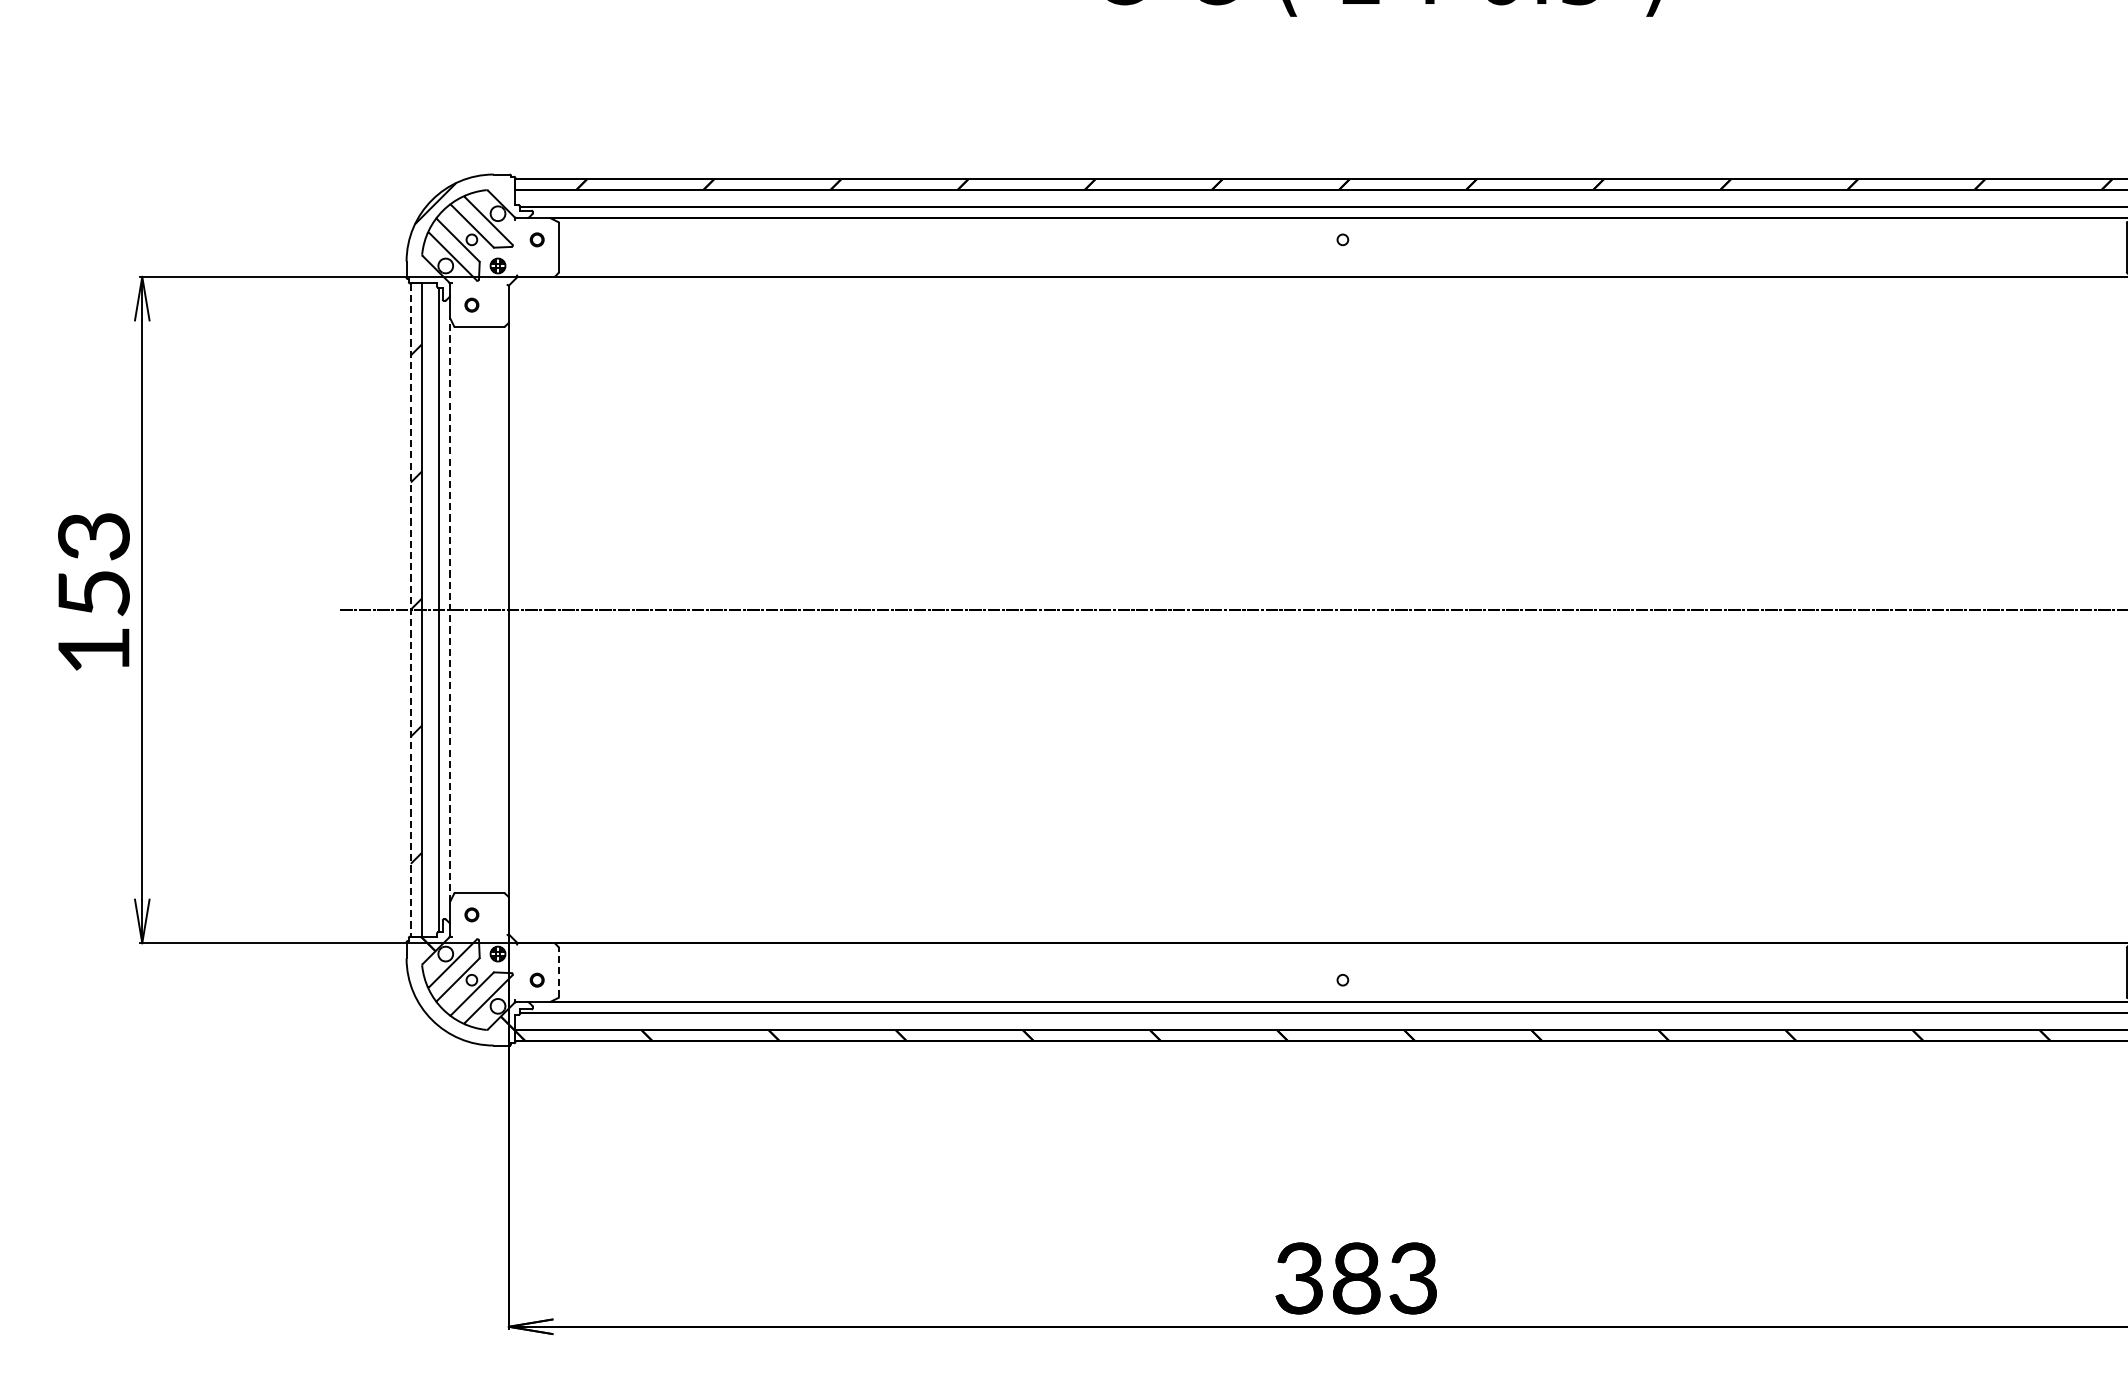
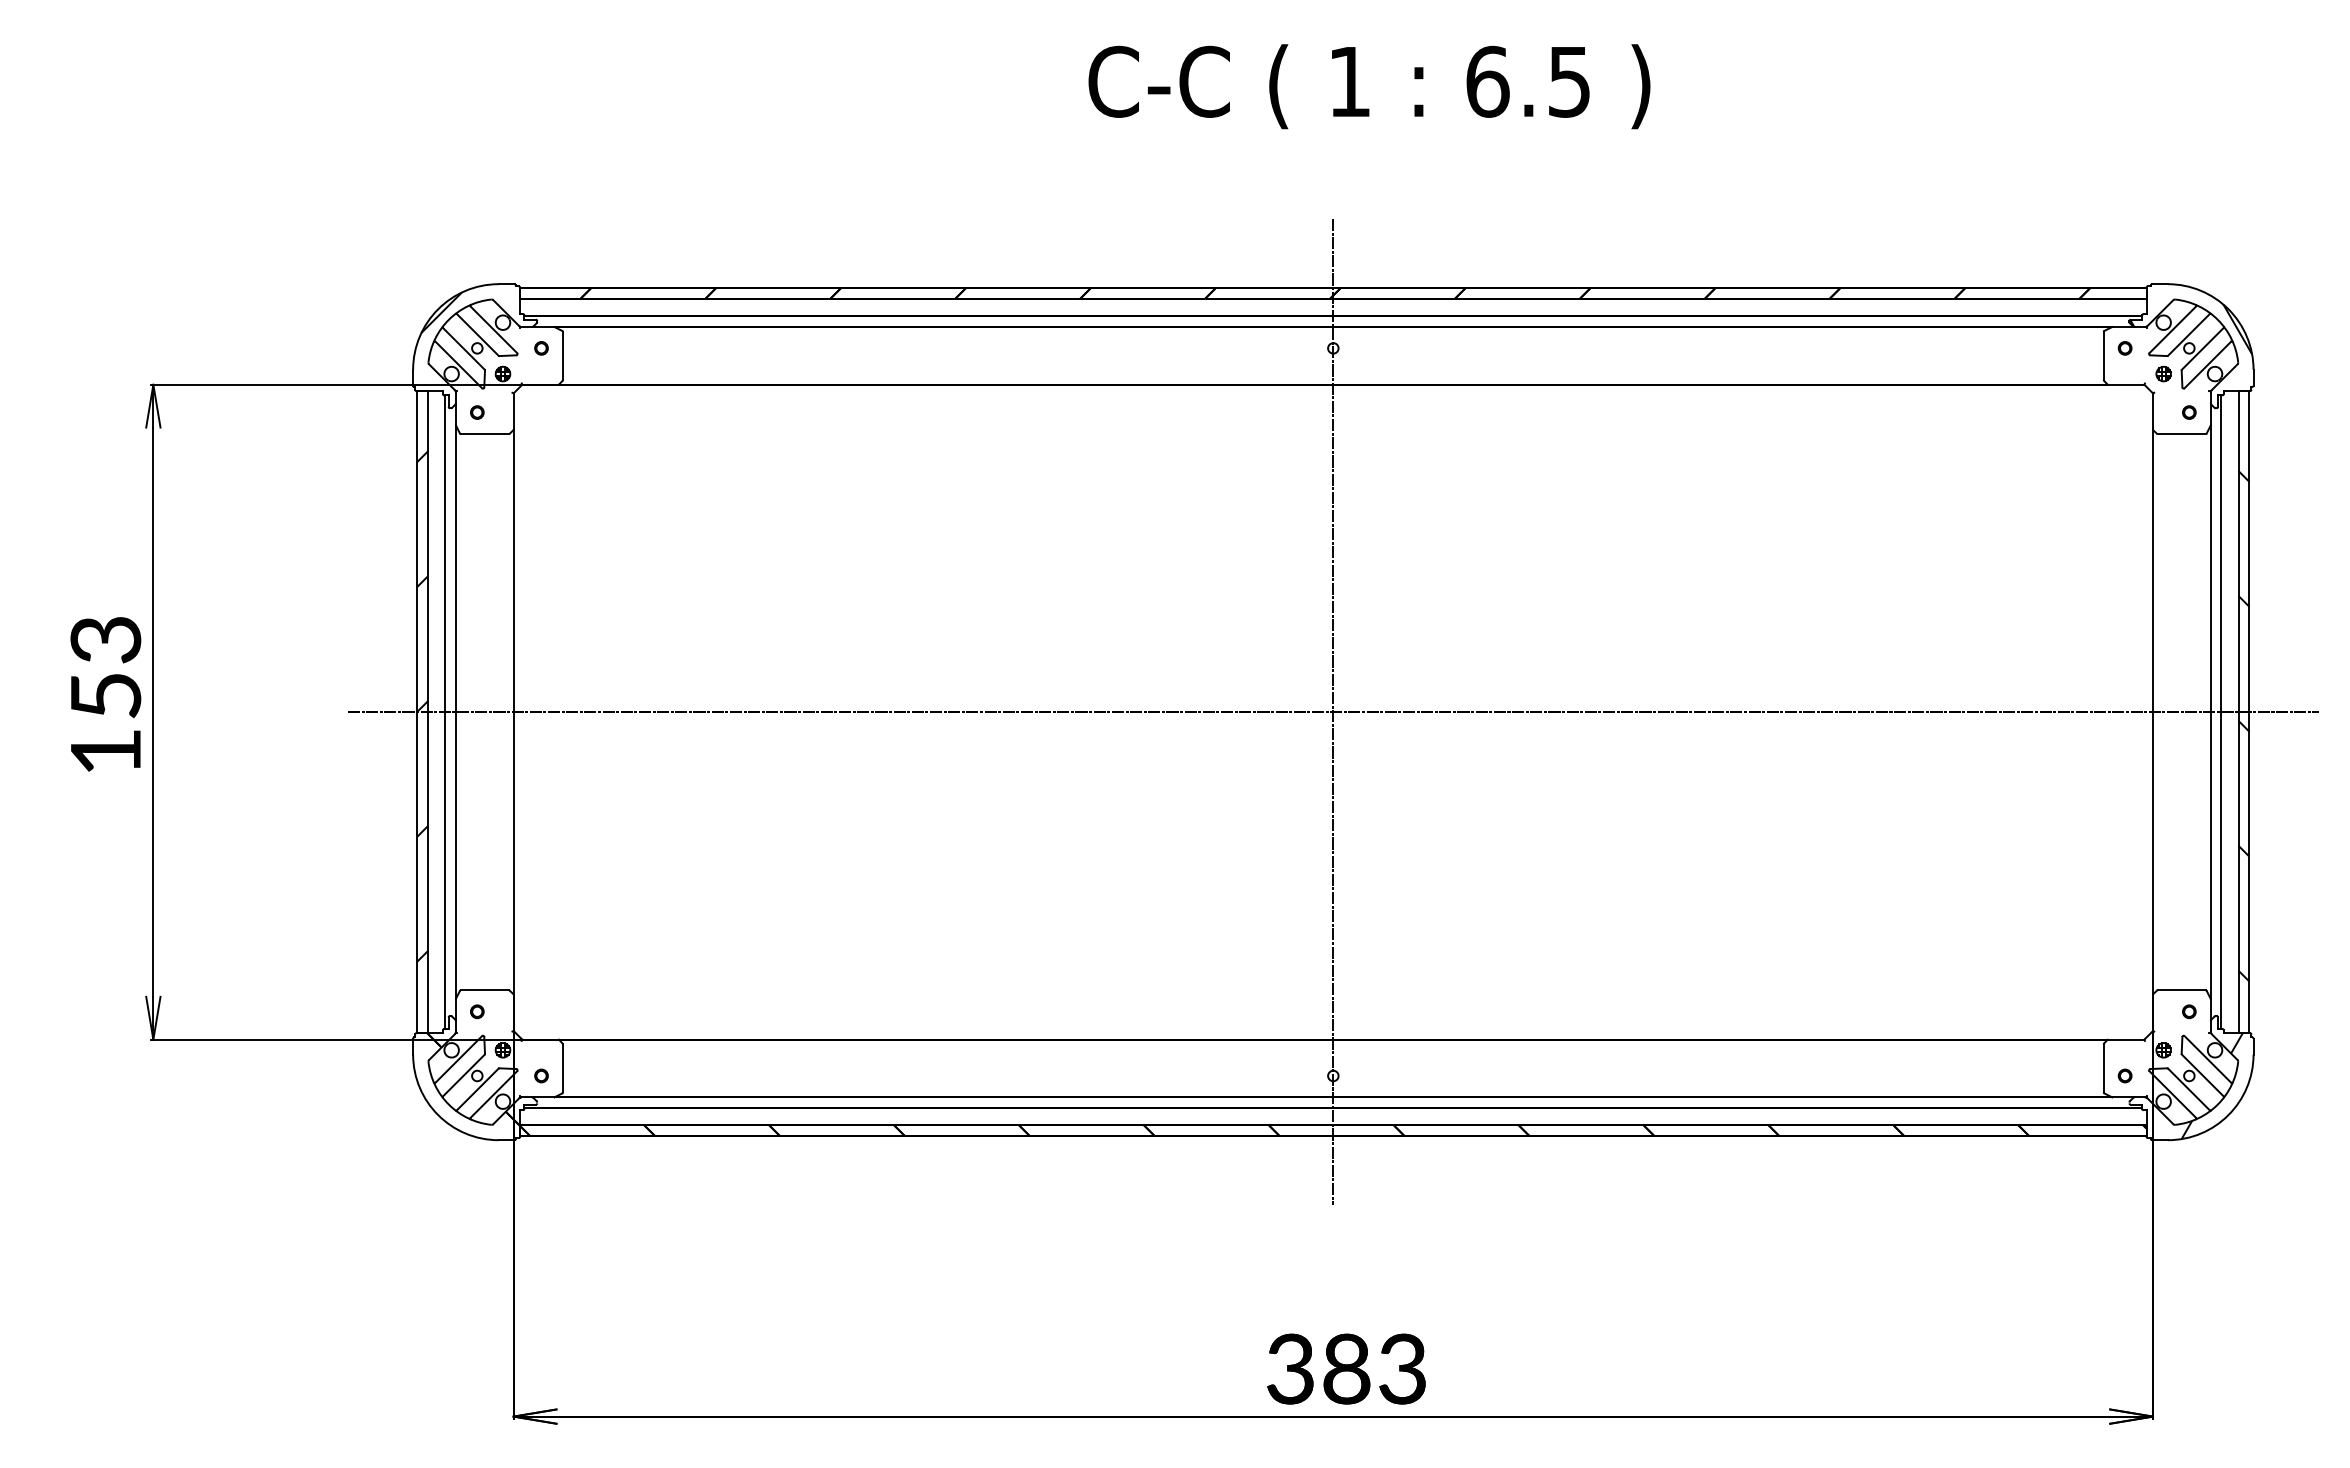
line: (449, 609) -> (455, 711), dashed -> solid
line: (1343, 609) -> (1333, 711), added
line: (411, 610) -> (417, 712), dashed -> solid
line: (558, 972) -> (562, 1068), dashed -> solid

